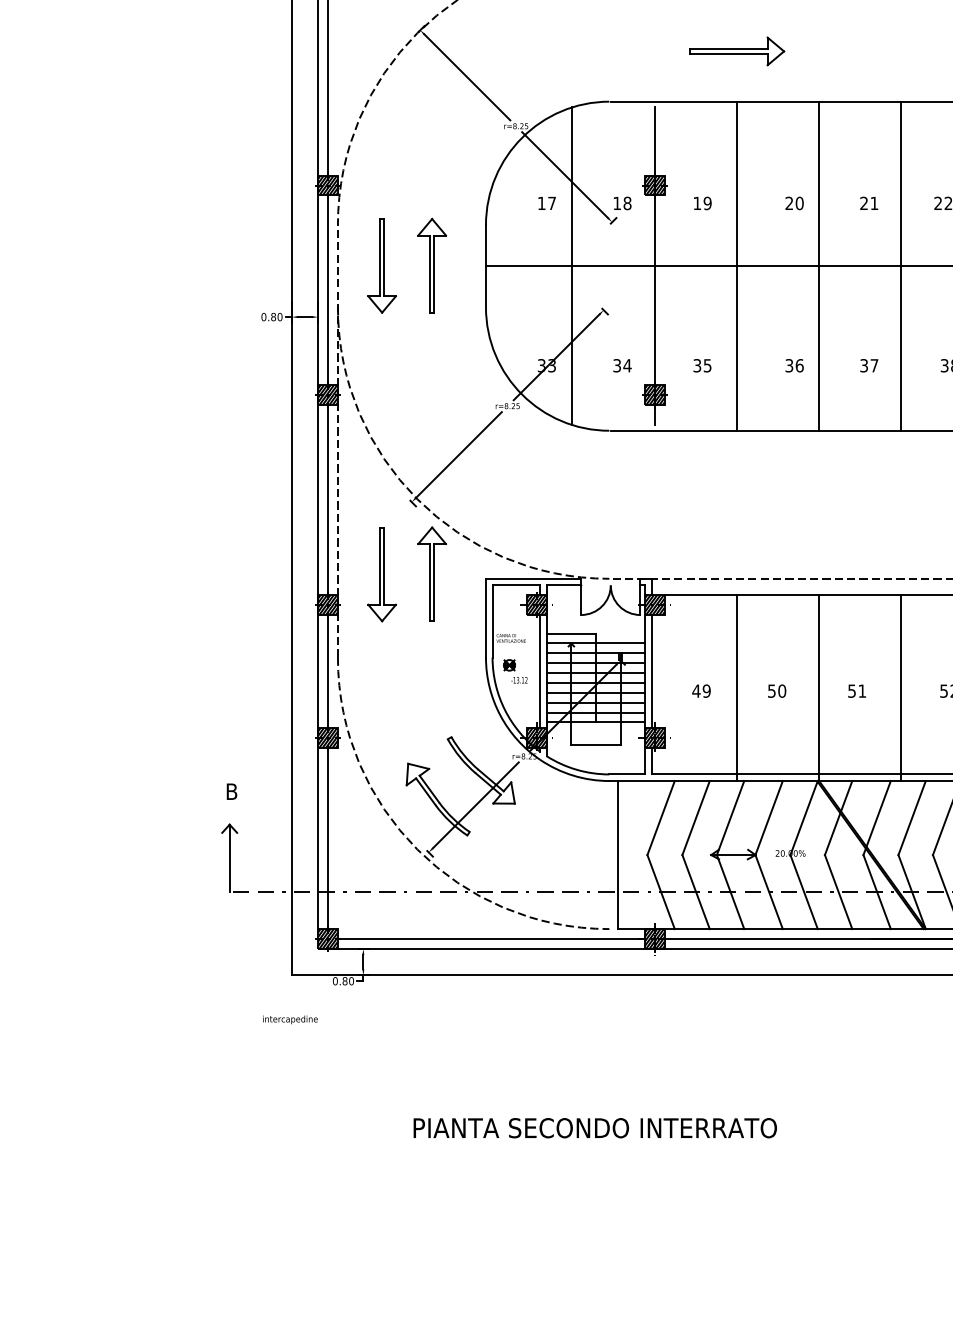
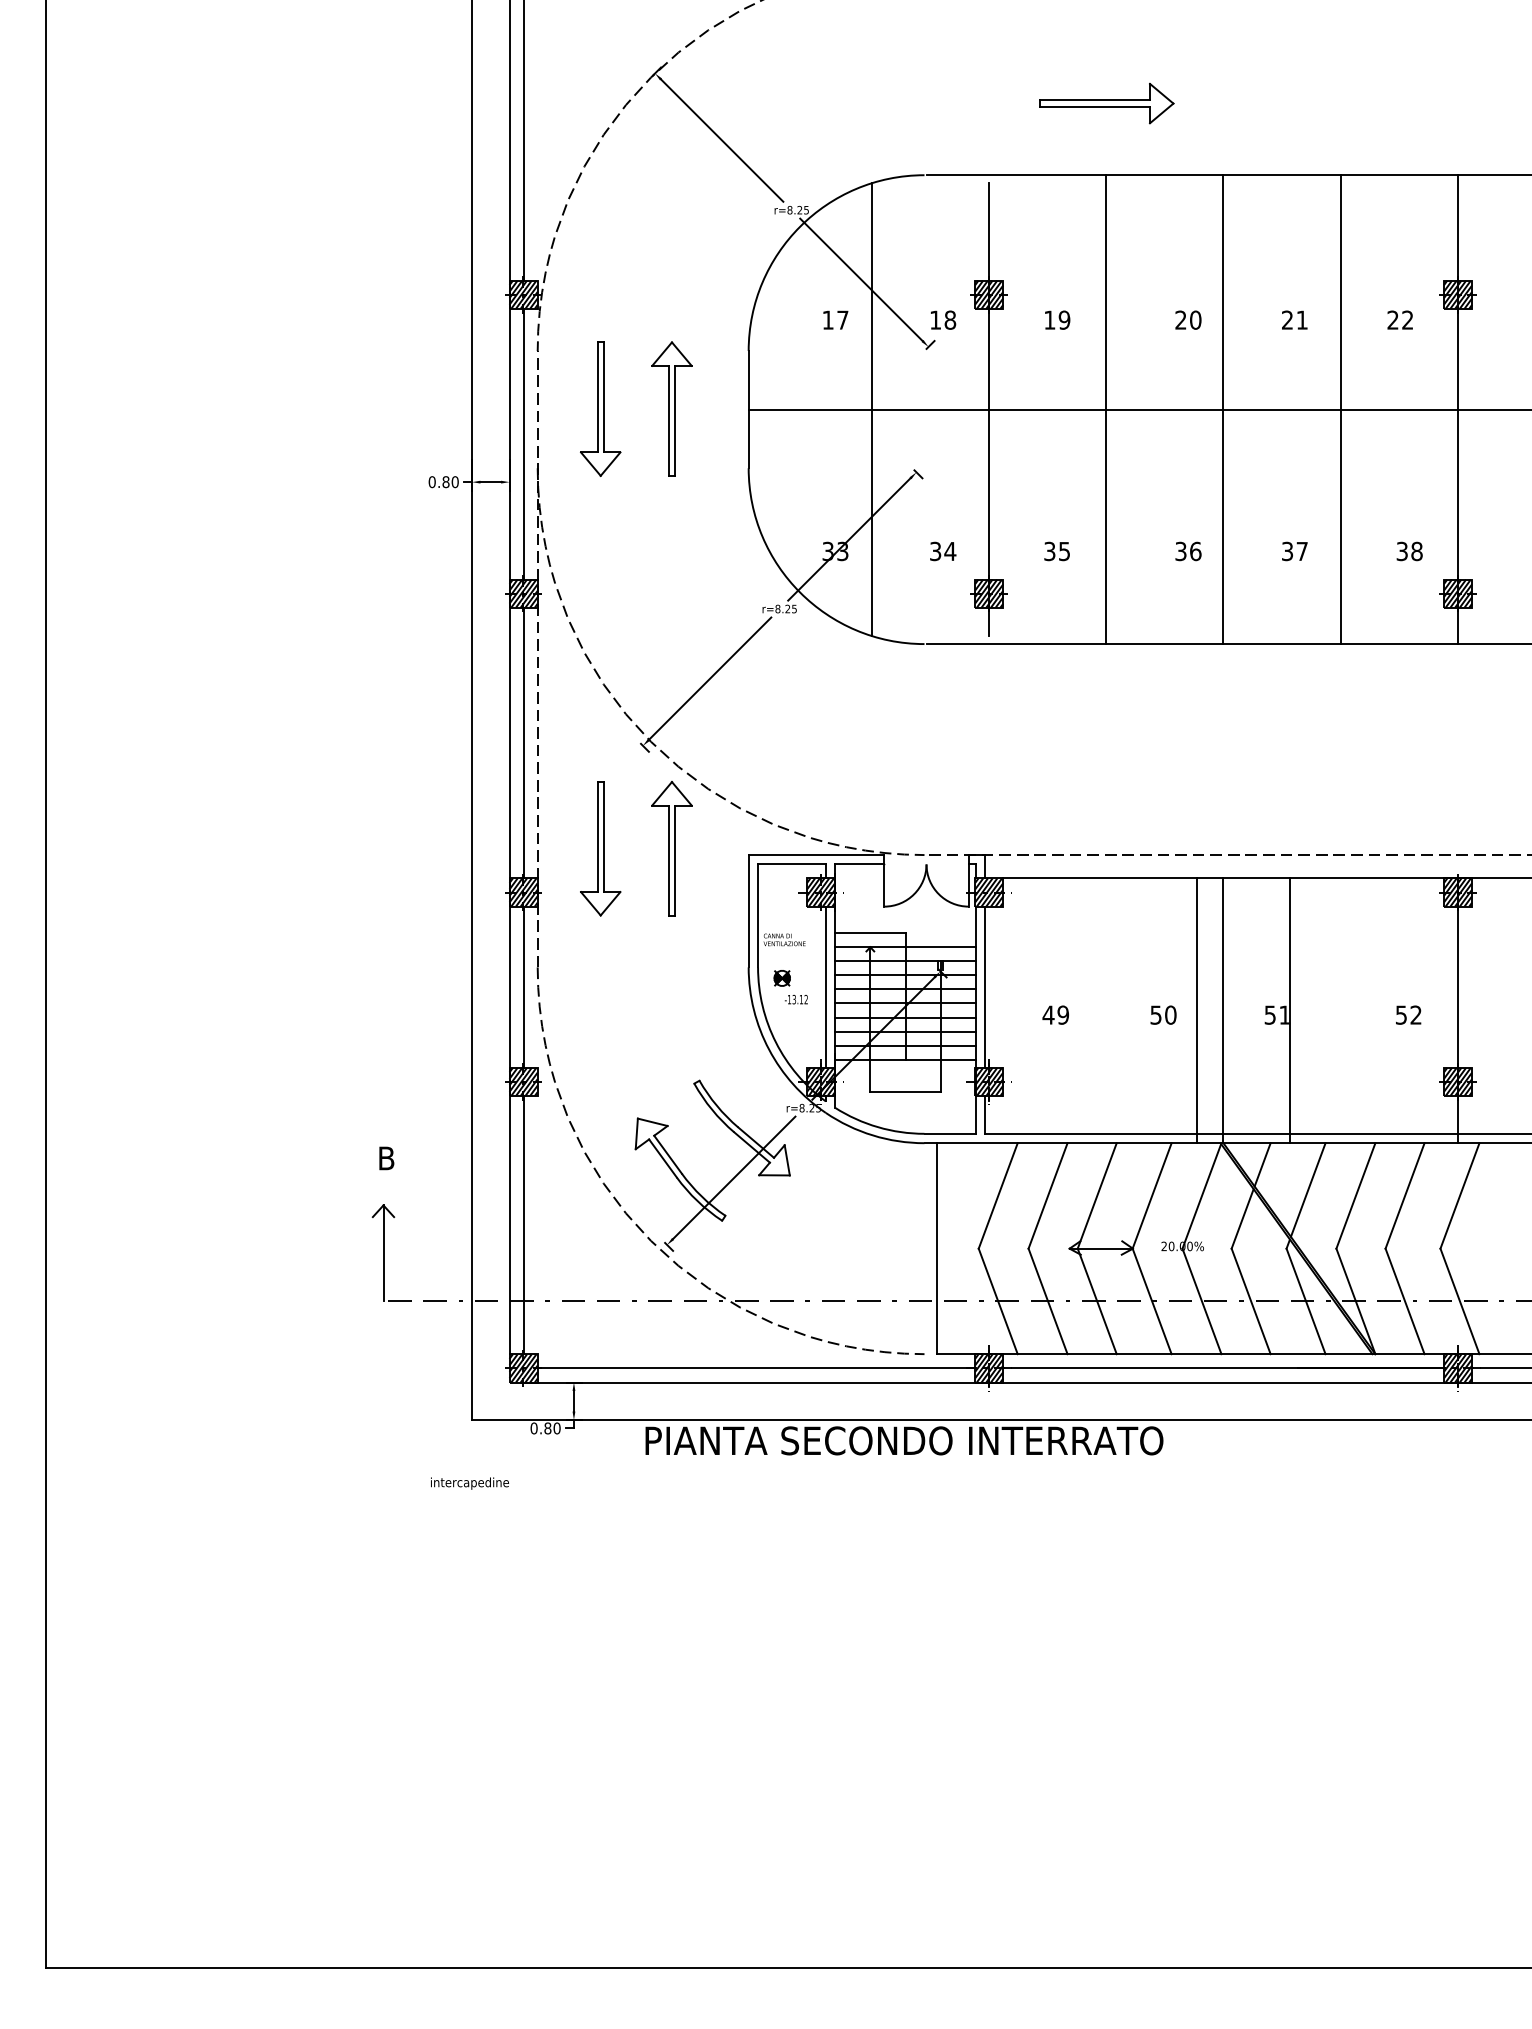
line: (737, 687) -> (1197, 1010), moved
line: (901, 687) -> (1289, 1010), moved
text: (595, 1127) -> (904, 1440), moved

